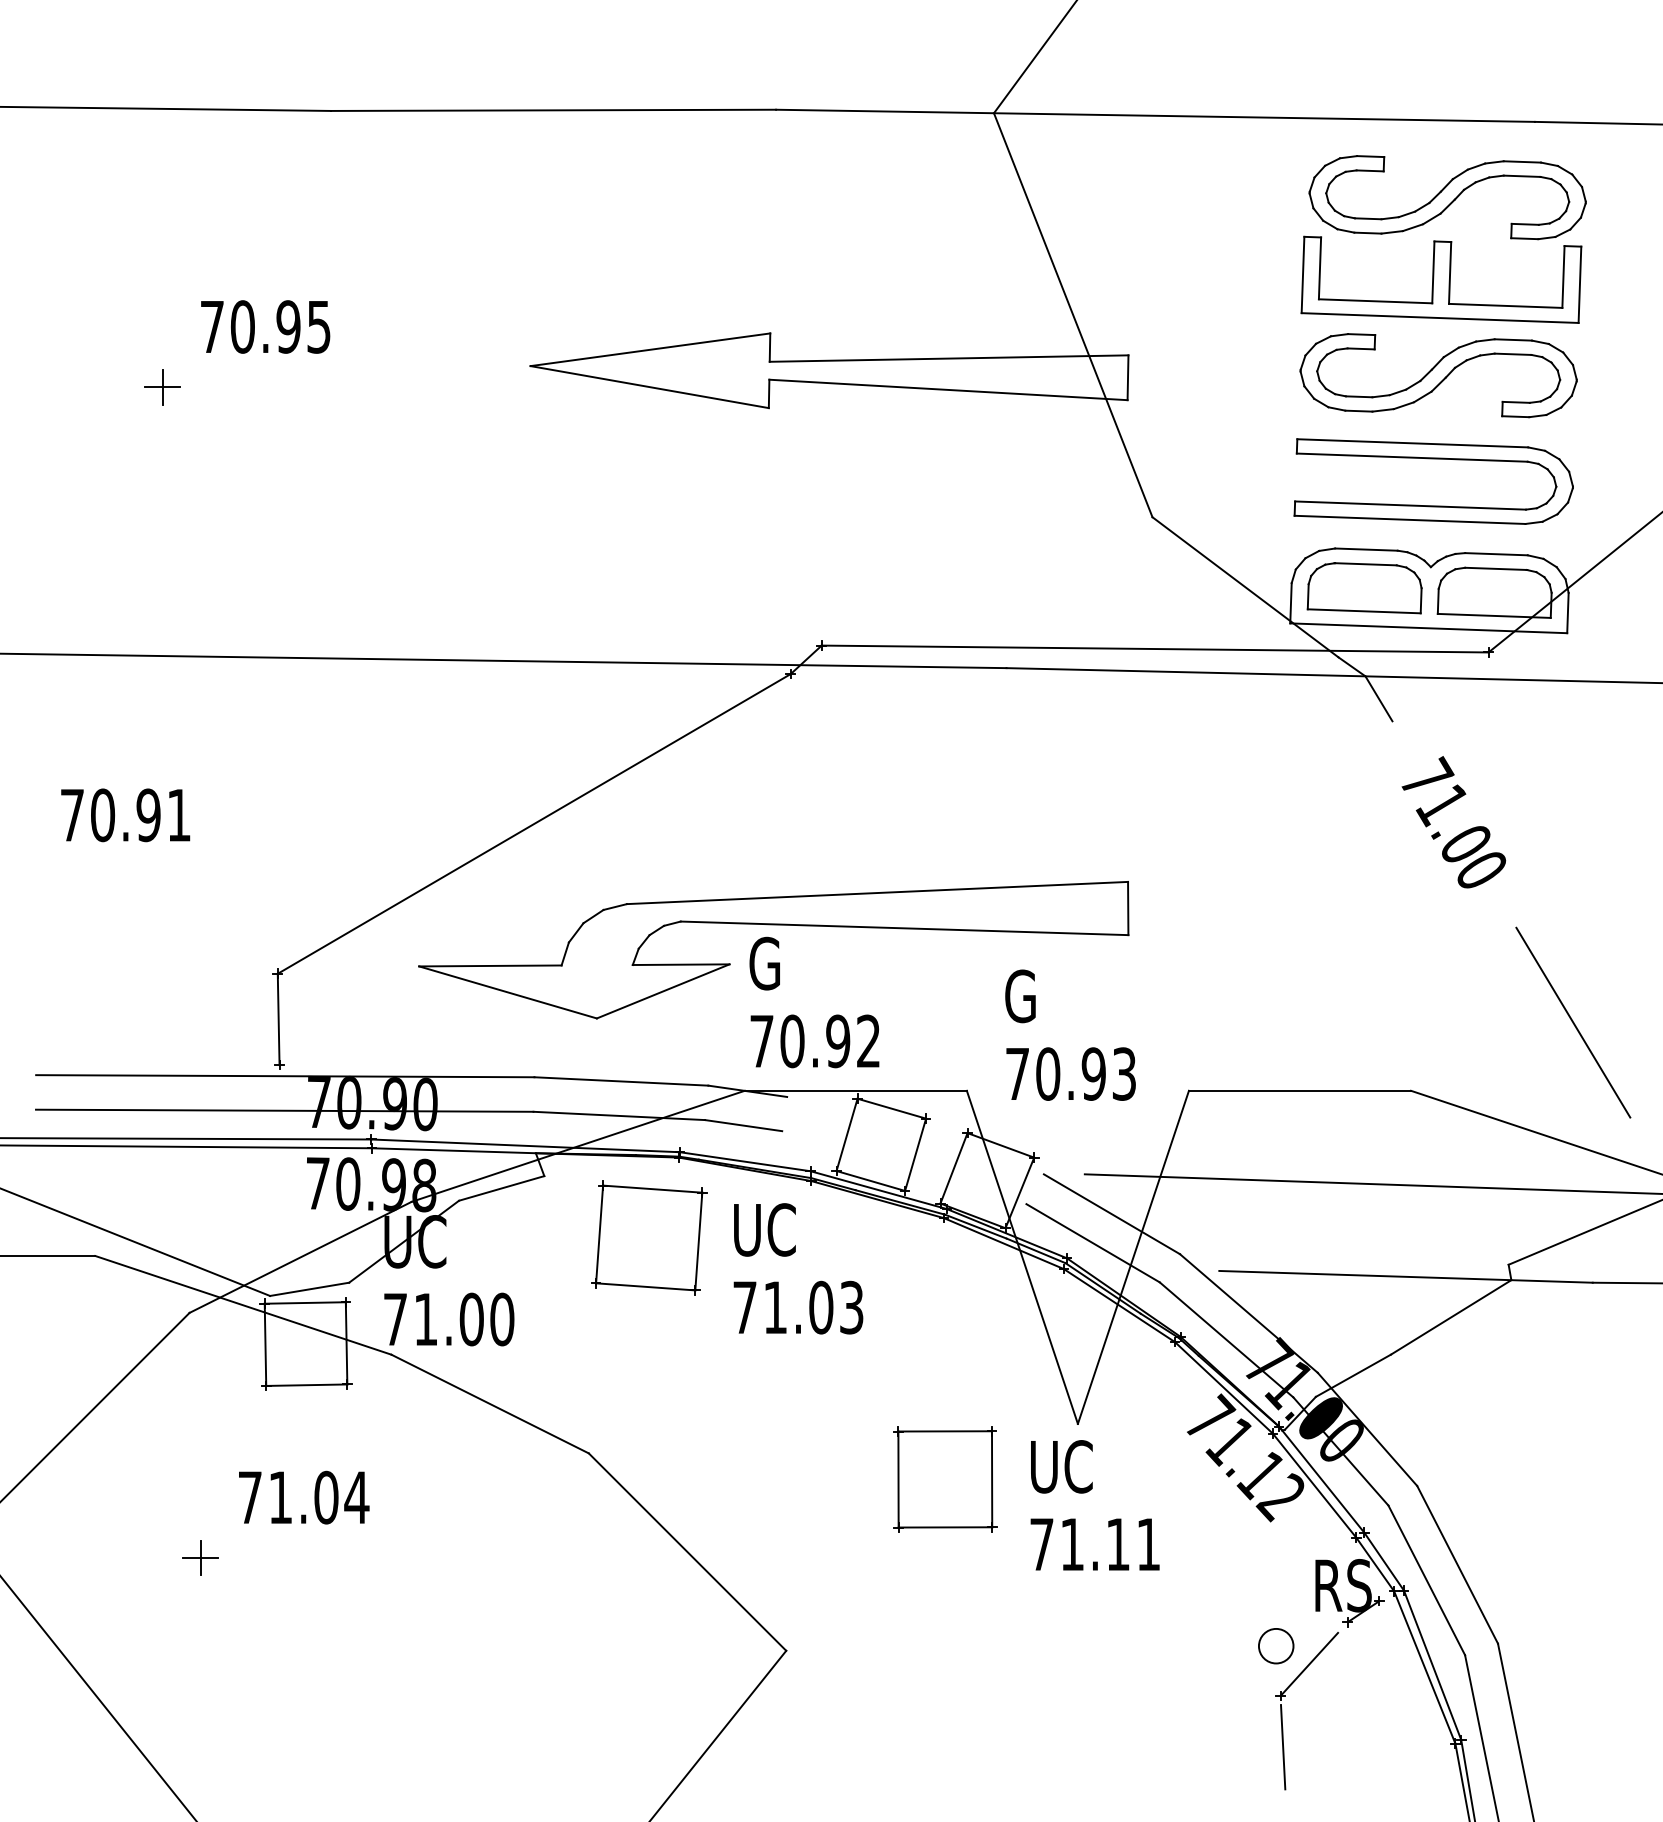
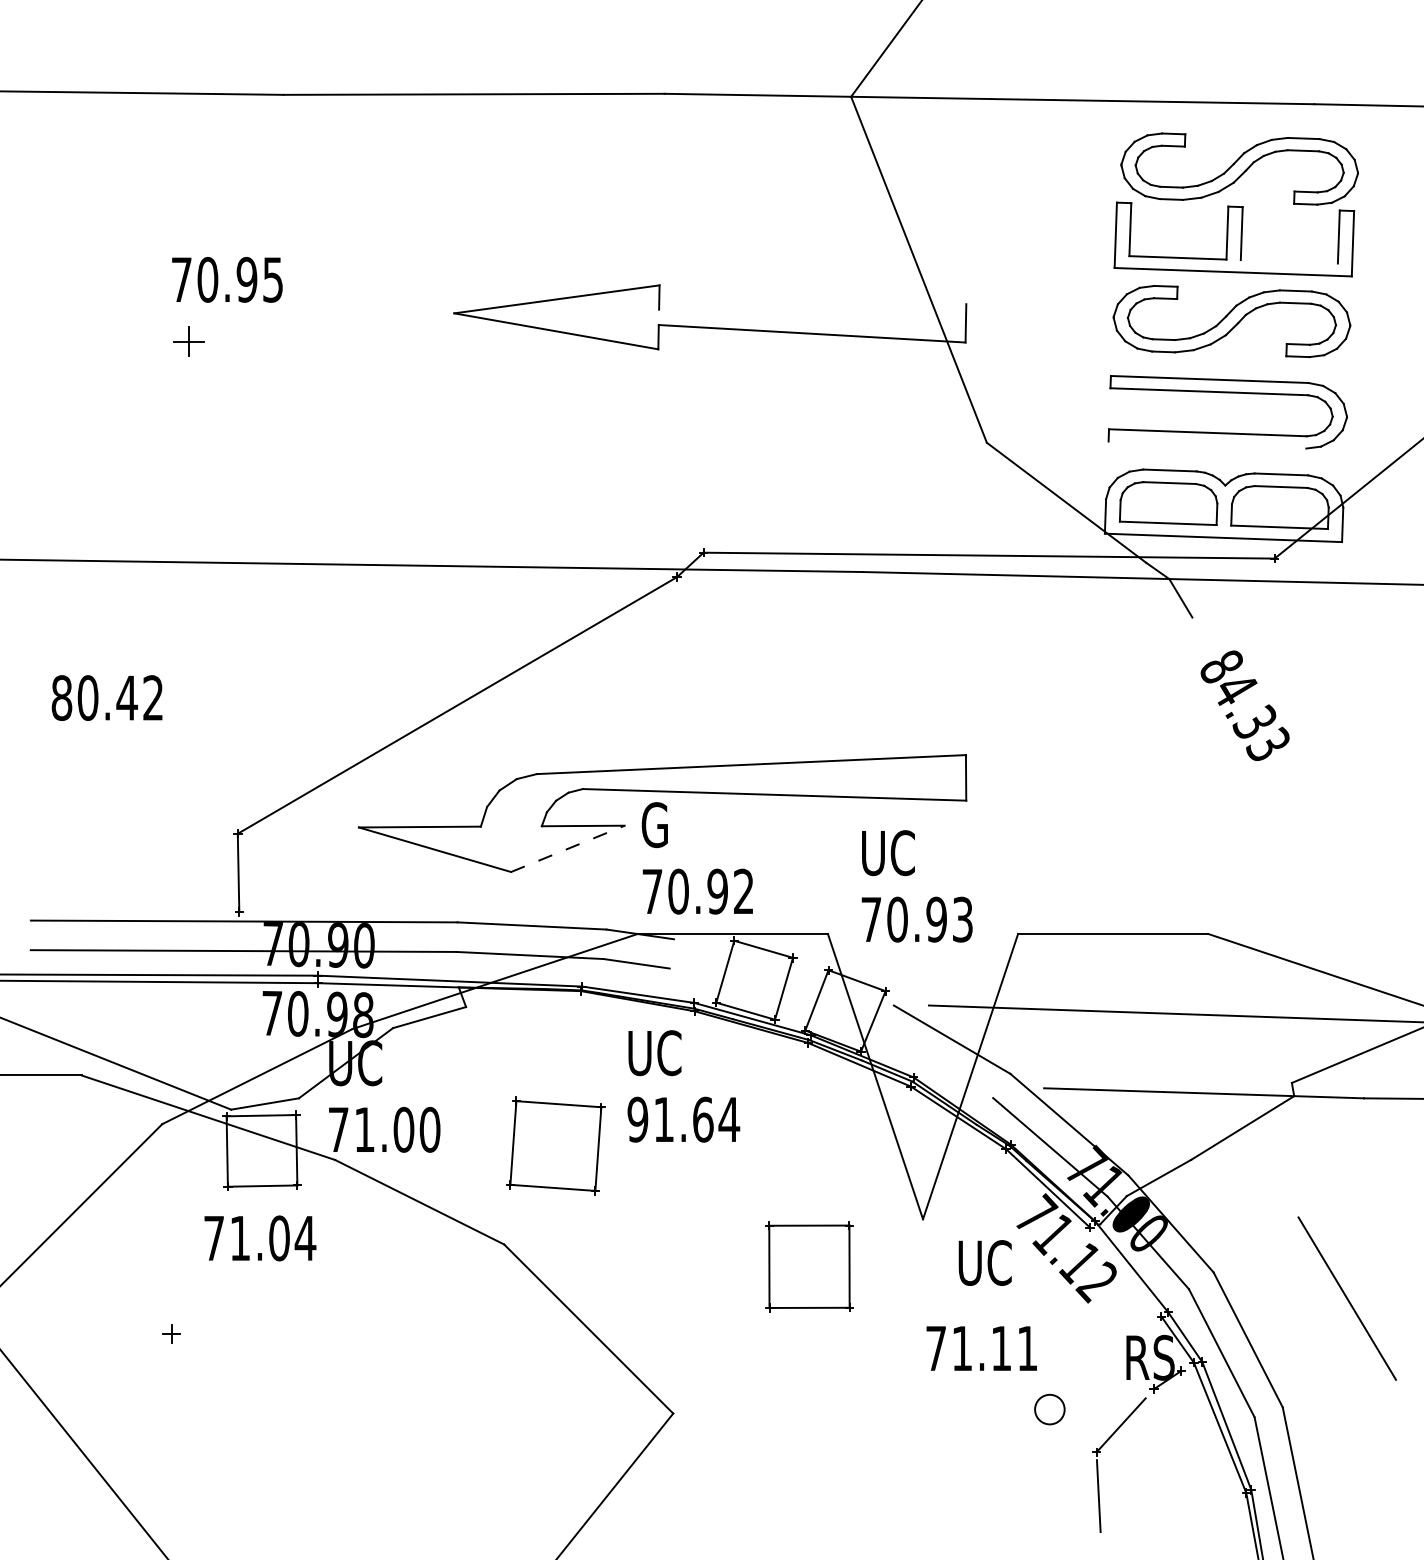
line: (1504, 305) -> (1288, 261), removed
line: (948, 358) -> (812, 306), removed
part: (161, 387) -> (188, 341), moved
line: (1410, 519) -> (1207, 444), removed
text: (124, 815) -> (106, 698), 70.91 -> 80.42
text: (1453, 821) -> (1244, 703), 71.00 -> 84.33
line: (663, 990) -> (568, 848), solid -> dashed
text: (1036, 996) -> (887, 853), G -> UC
line: (1572, 1022) -> (1346, 1298), moved
part: (648, 1237) -> (555, 1145), moved
line: (1092, 1243) -> (935, 1064), removed
text: (798, 1307) -> (683, 1119), 71.03 -> 91.64
text: (1060, 1466) -> (984, 1262), moved
line: (1314, 1484) -> (1125, 1271), removed
text: (304, 1497) -> (260, 1238), moved
text: (1094, 1544) -> (981, 1348), moved
part: (200, 1557) -> (171, 1333), size x0.6
circle: (1275, 1646) -> (1049, 1409), moved

